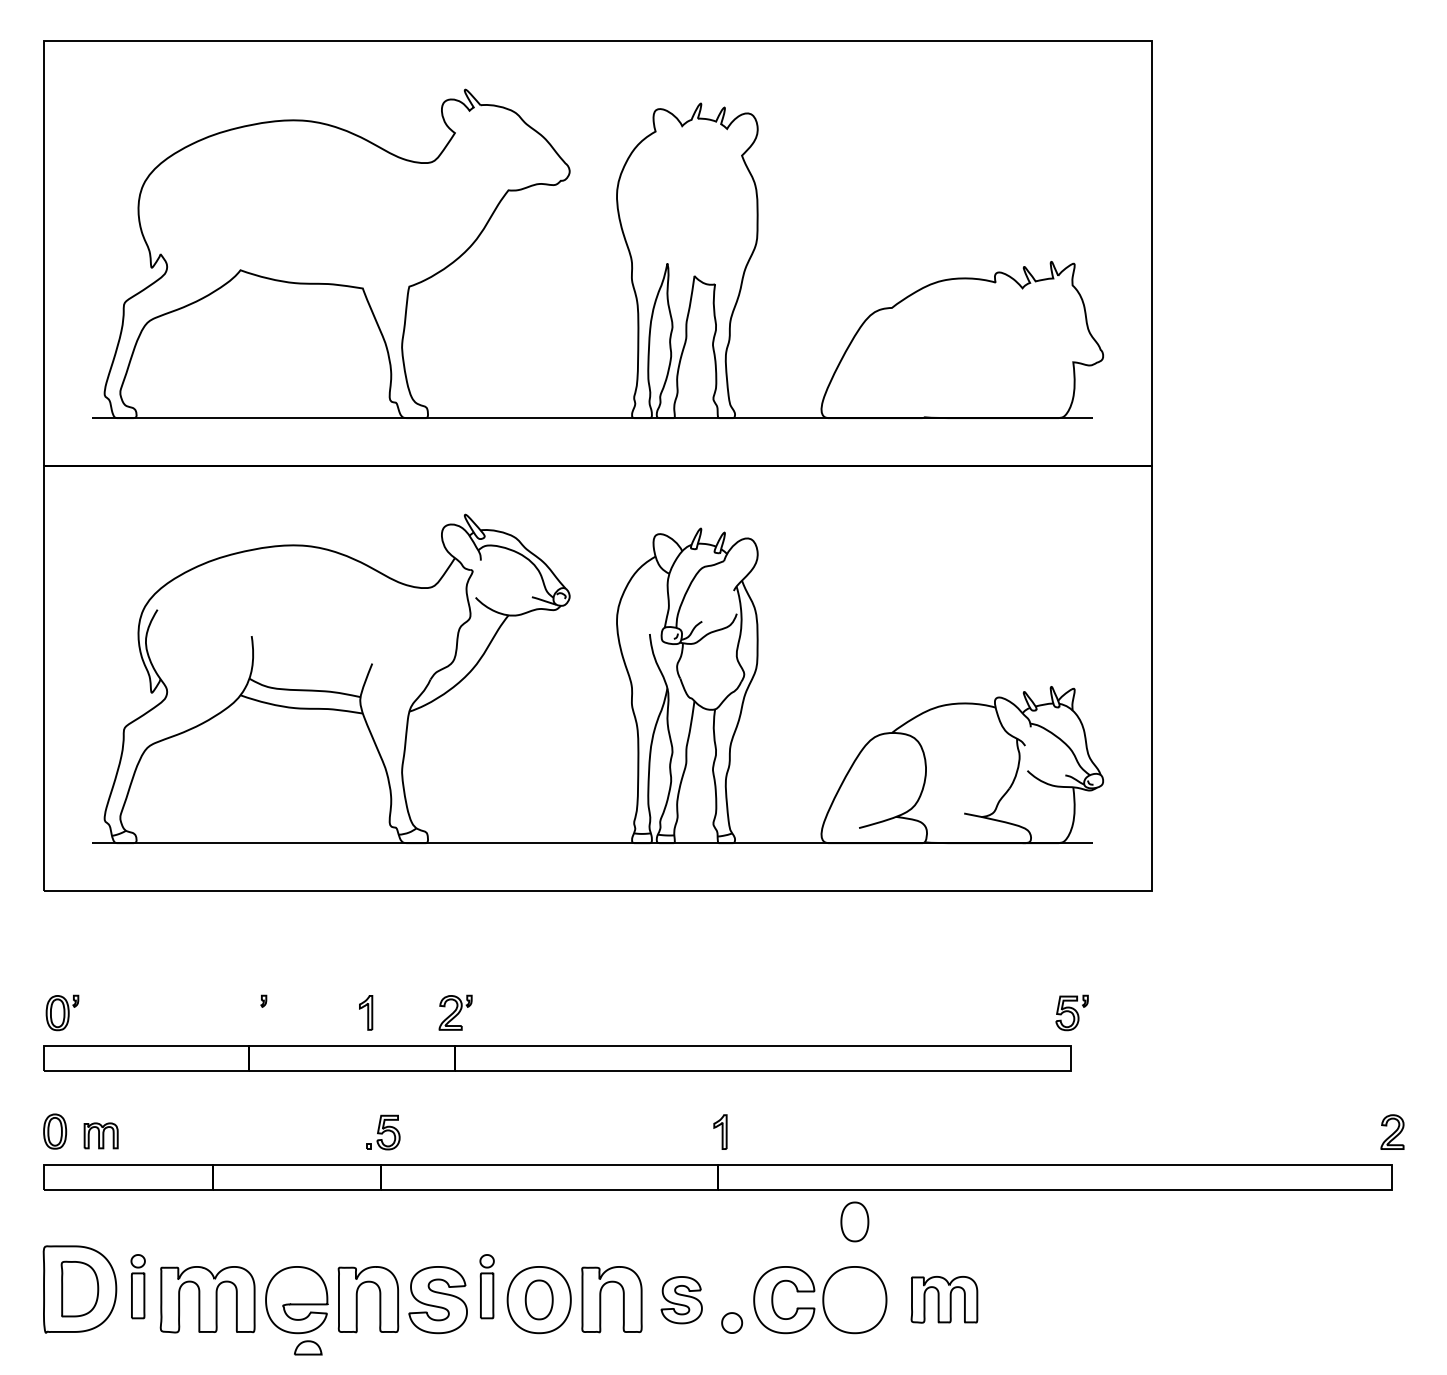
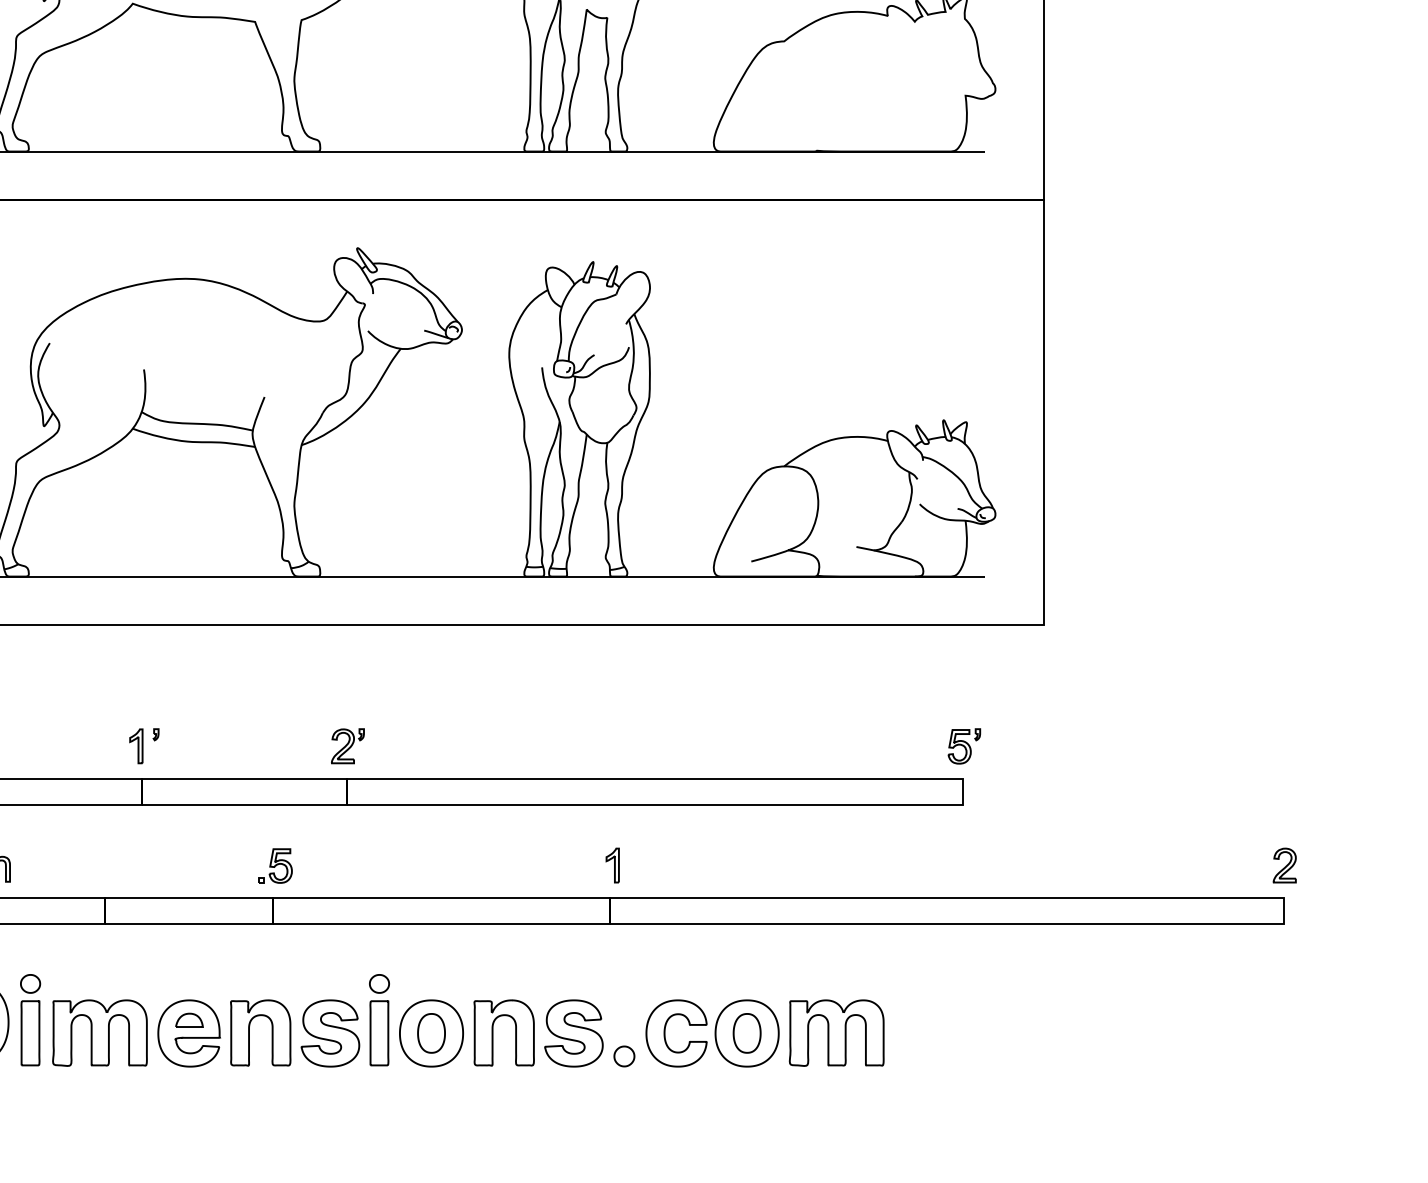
part: (366, 1012) -> (136, 745), moved
part: (854, 1221) -> (746, 1032), moved
part: (137, 1286) -> (29, 1019), size x1.43
part: (486, 1286) -> (378, 1019), size x1.43
part: (944, 1299) -> (836, 1032), size x1.43
part: (681, 1300) -> (573, 1033), size x1.43
part: (308, 1347) -> (189, 1019), moved

